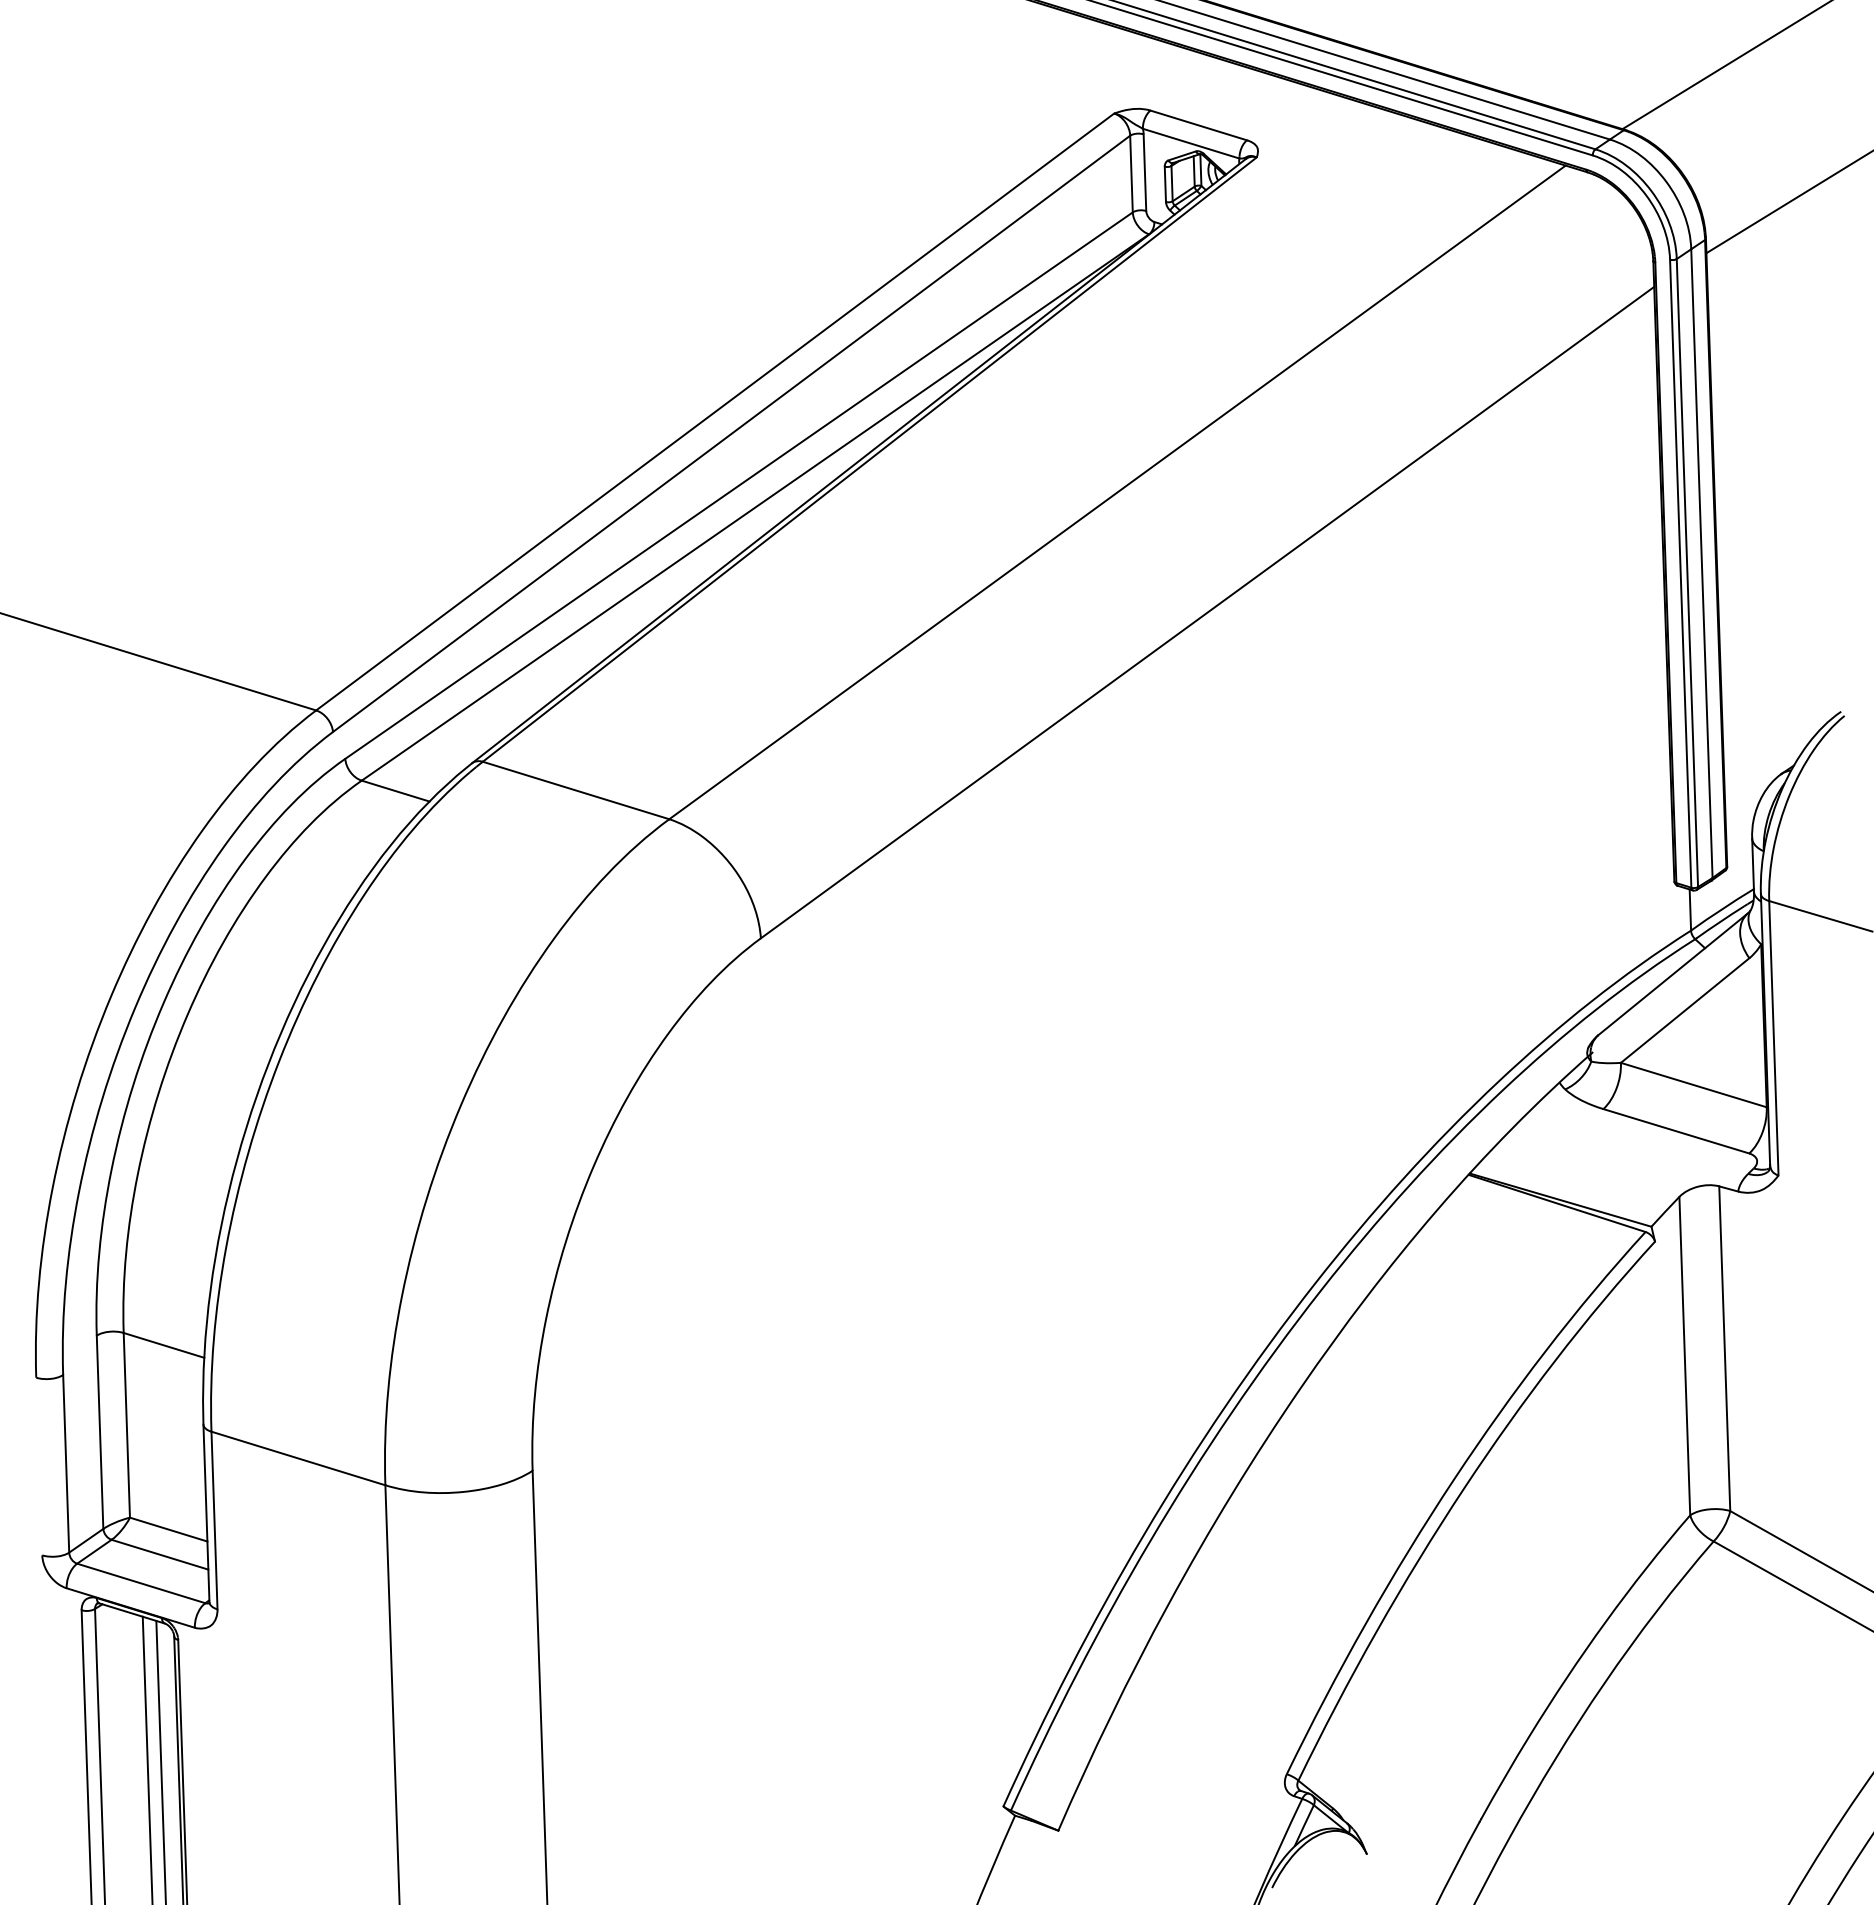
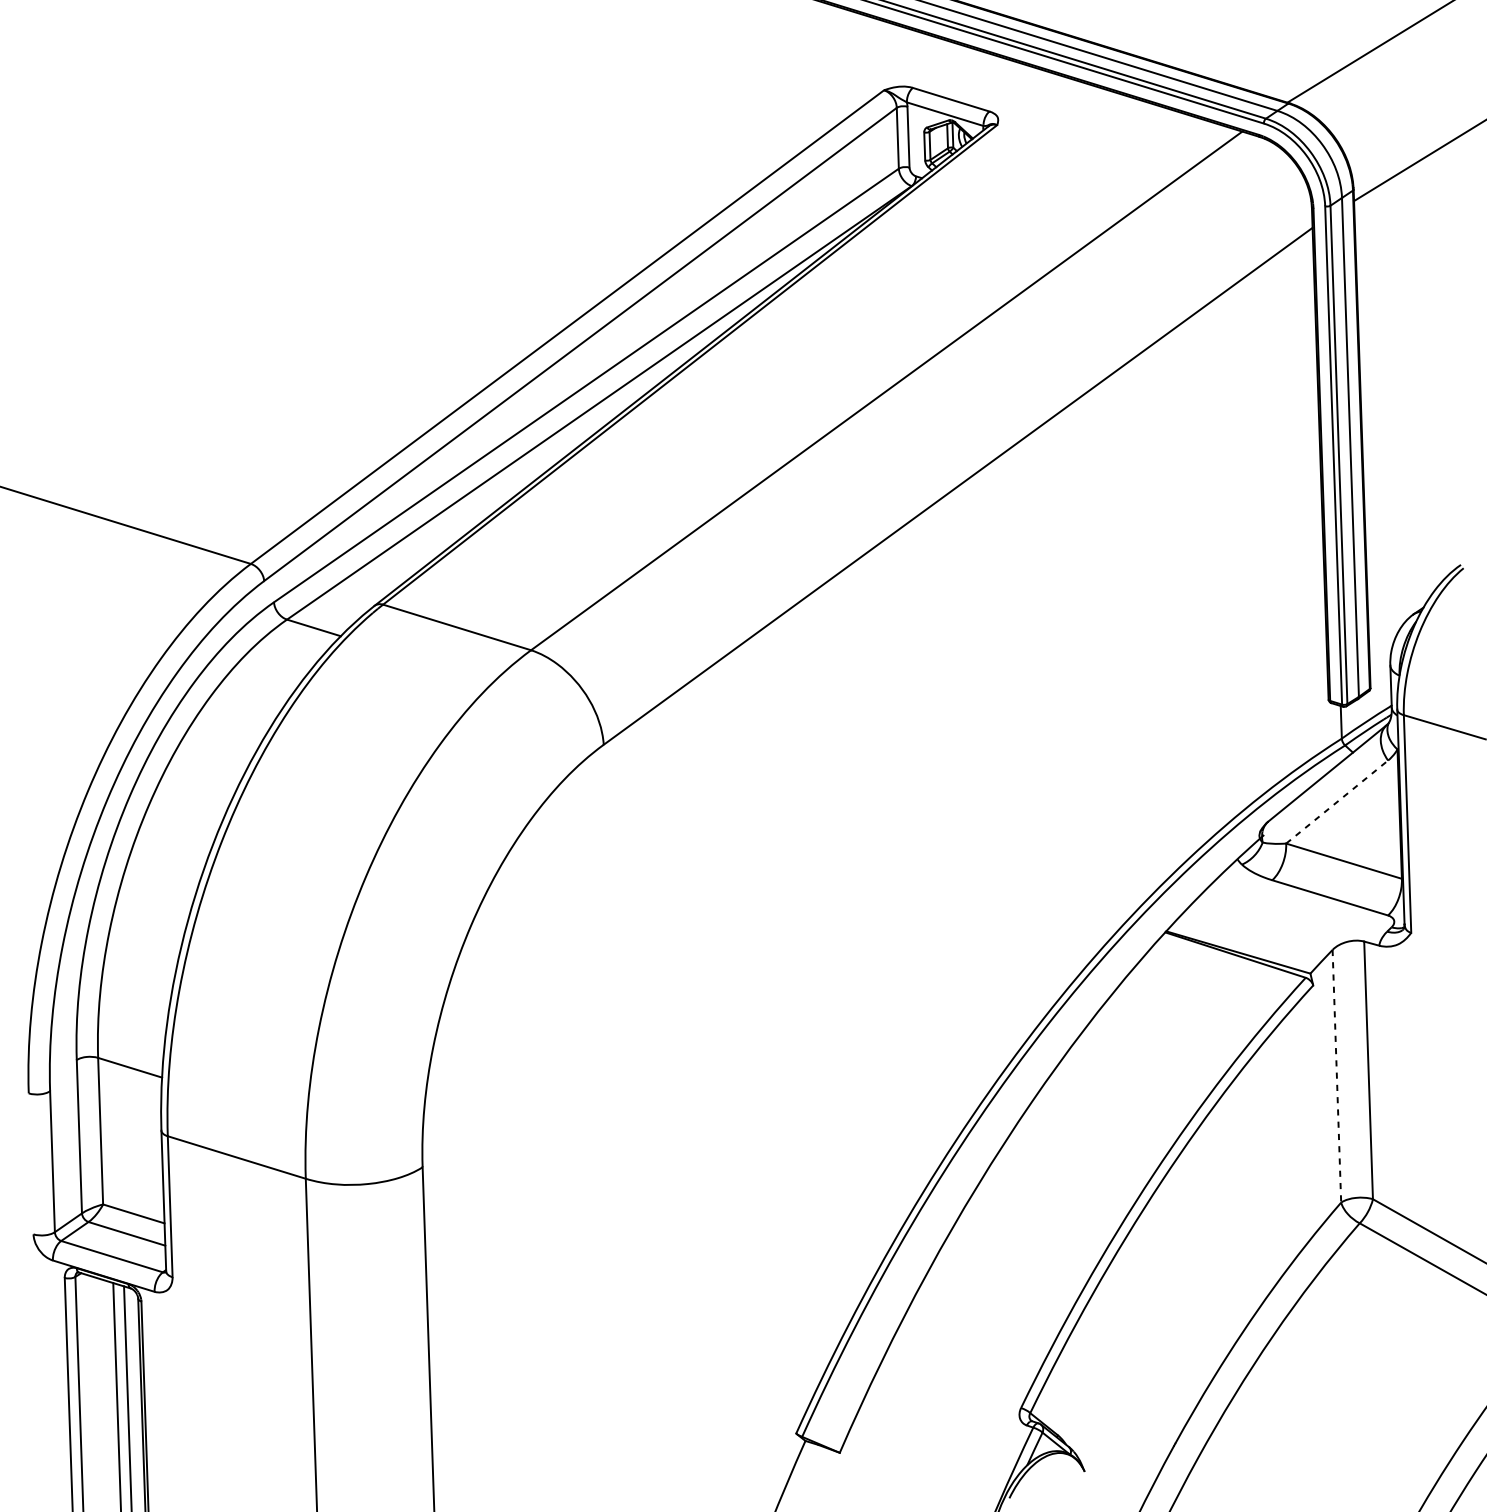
line: (1685, 1010) -> (1337, 802), solid -> dashed
line: (1684, 1356) -> (1336, 1076), solid -> dashed

